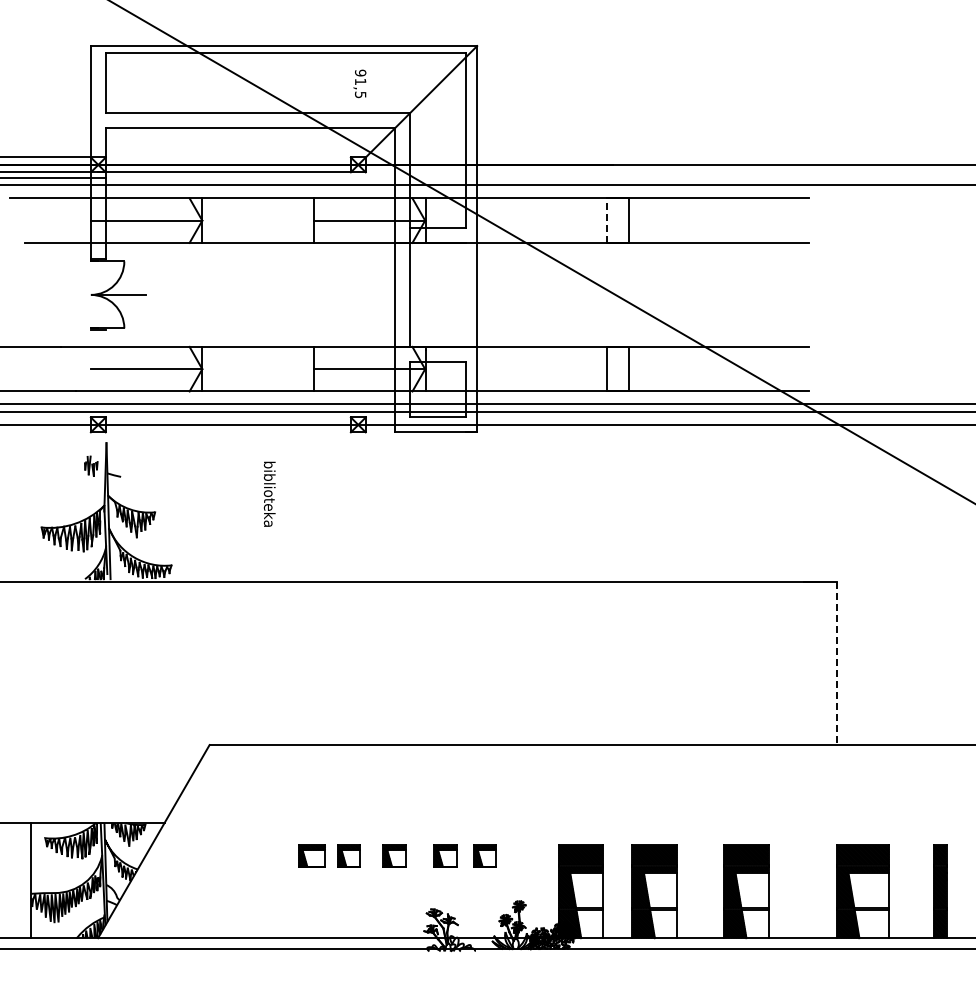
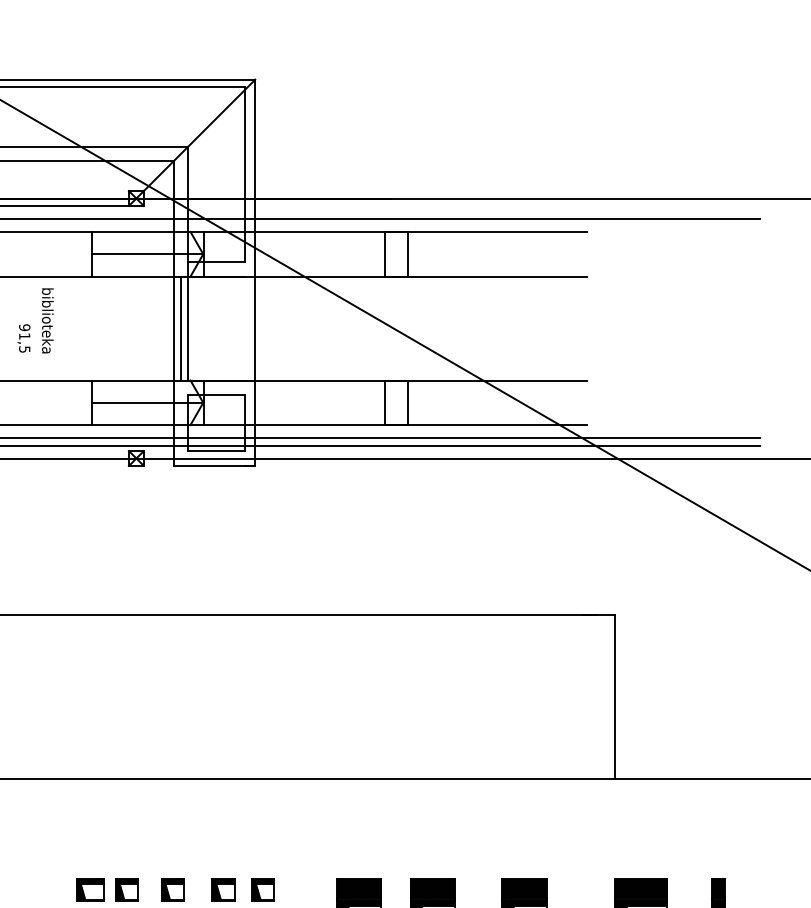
text: (359, 83) -> (23, 338), moved
line: (607, 220) -> (385, 254), dashed -> solid
line: (402, 294) -> (180, 328), added
text: (269, 493) -> (47, 320), moved
line: (837, 663) -> (615, 697), dashed -> solid

